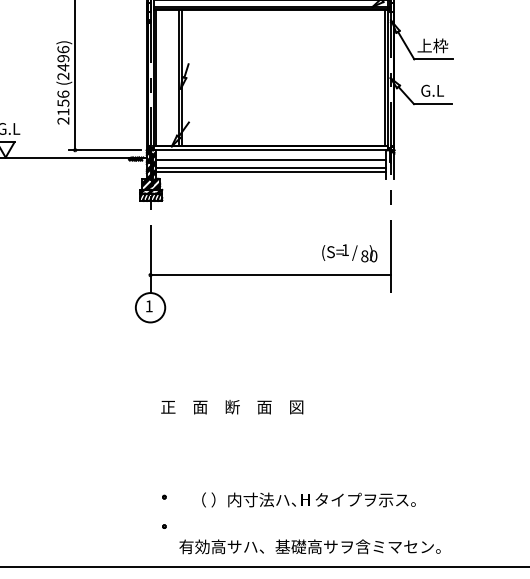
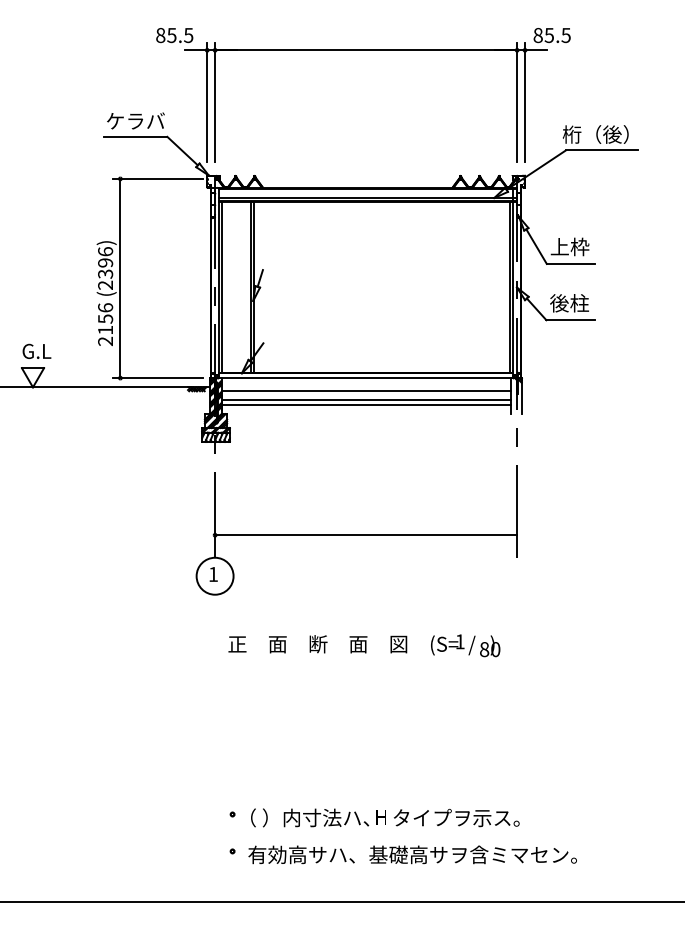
text: (63, 67) -> (105, 274), (2496) -> (2396)
text: (432, 90) -> (569, 303), G.L -> 後柱
text: (349, 253) -> (465, 645), moved
text: (231, 407) -> (317, 644), moved
text: (309, 499) -> (385, 817), moved
text: (309, 546) -> (412, 854), moved

